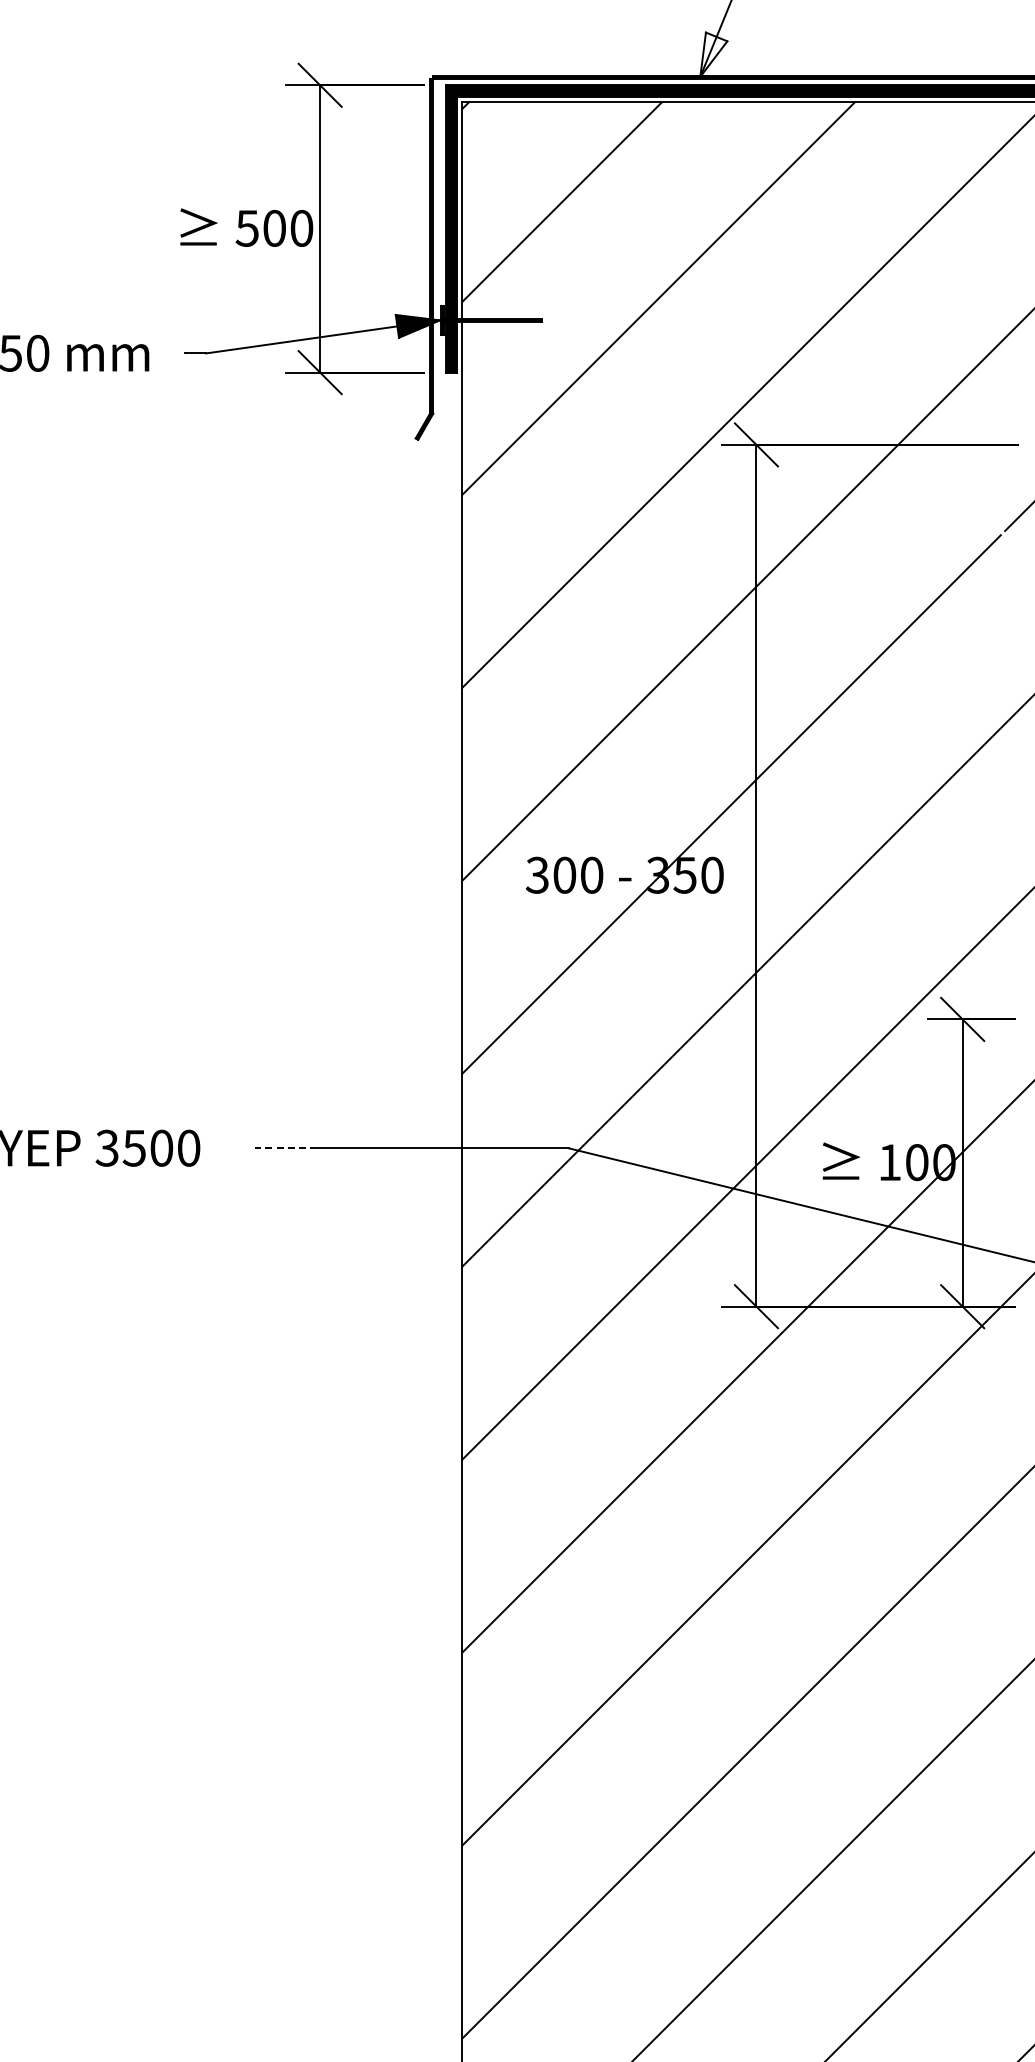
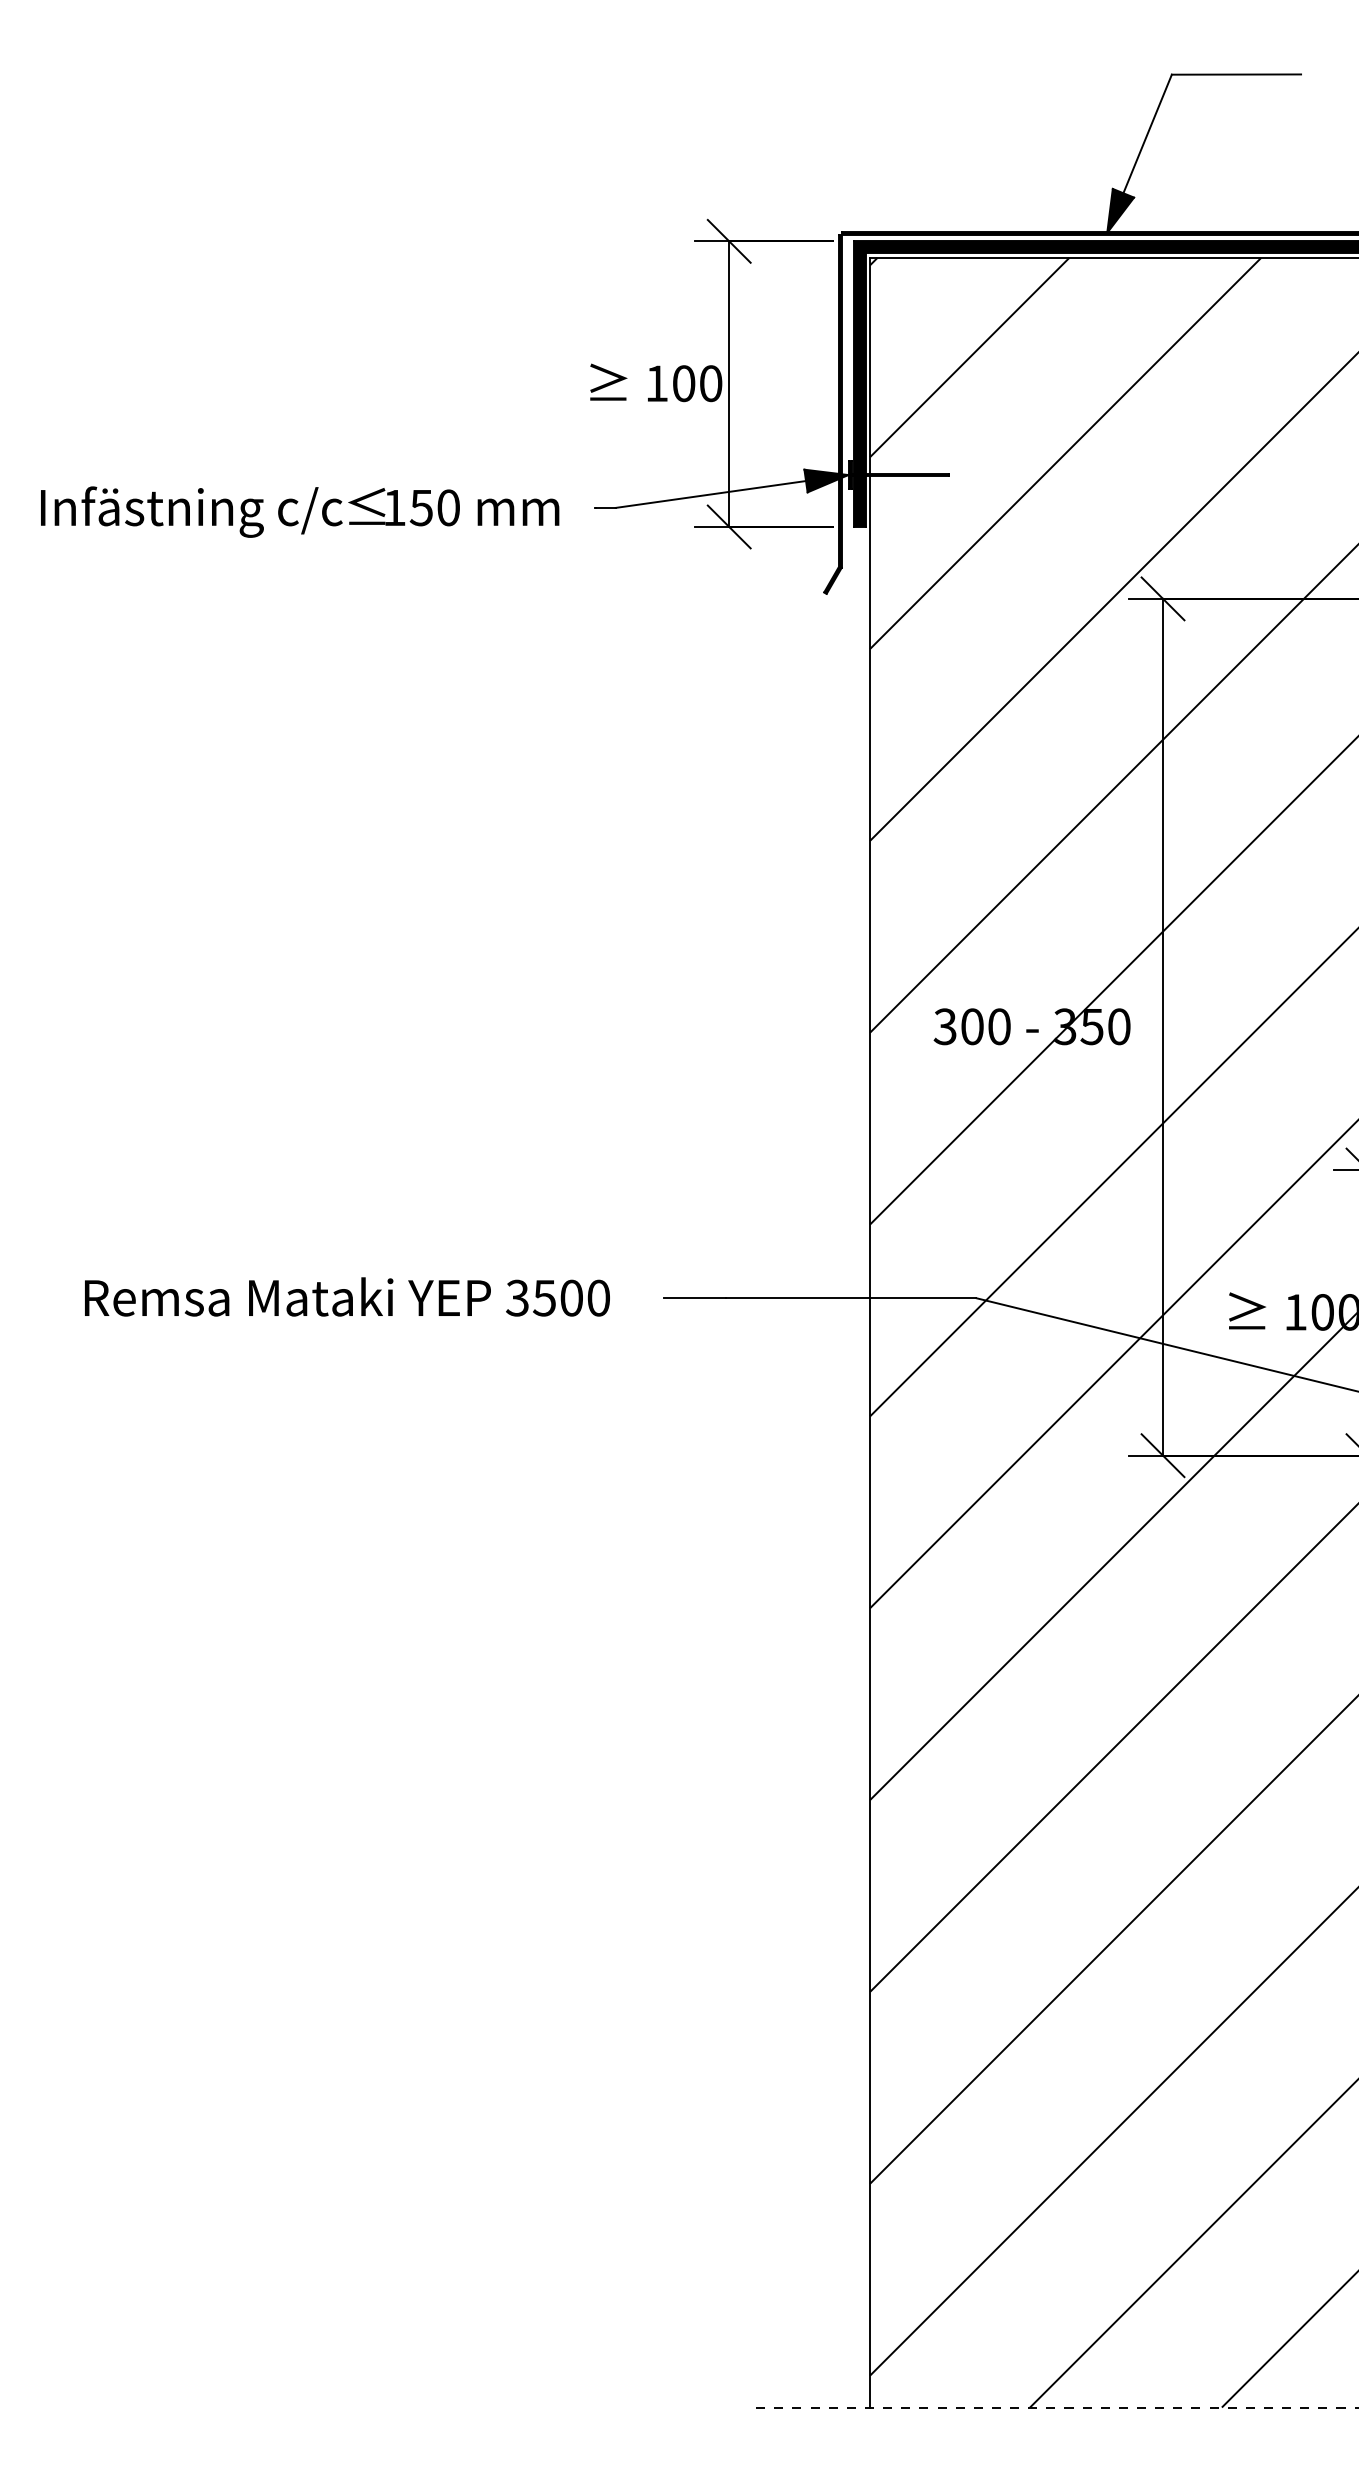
fill: (713, 54) -> (1120, 210), added
text: (247, 228) -> (656, 383), 500 -> 100
line: (286, 1148) -> (695, 1298), dashed -> solid

